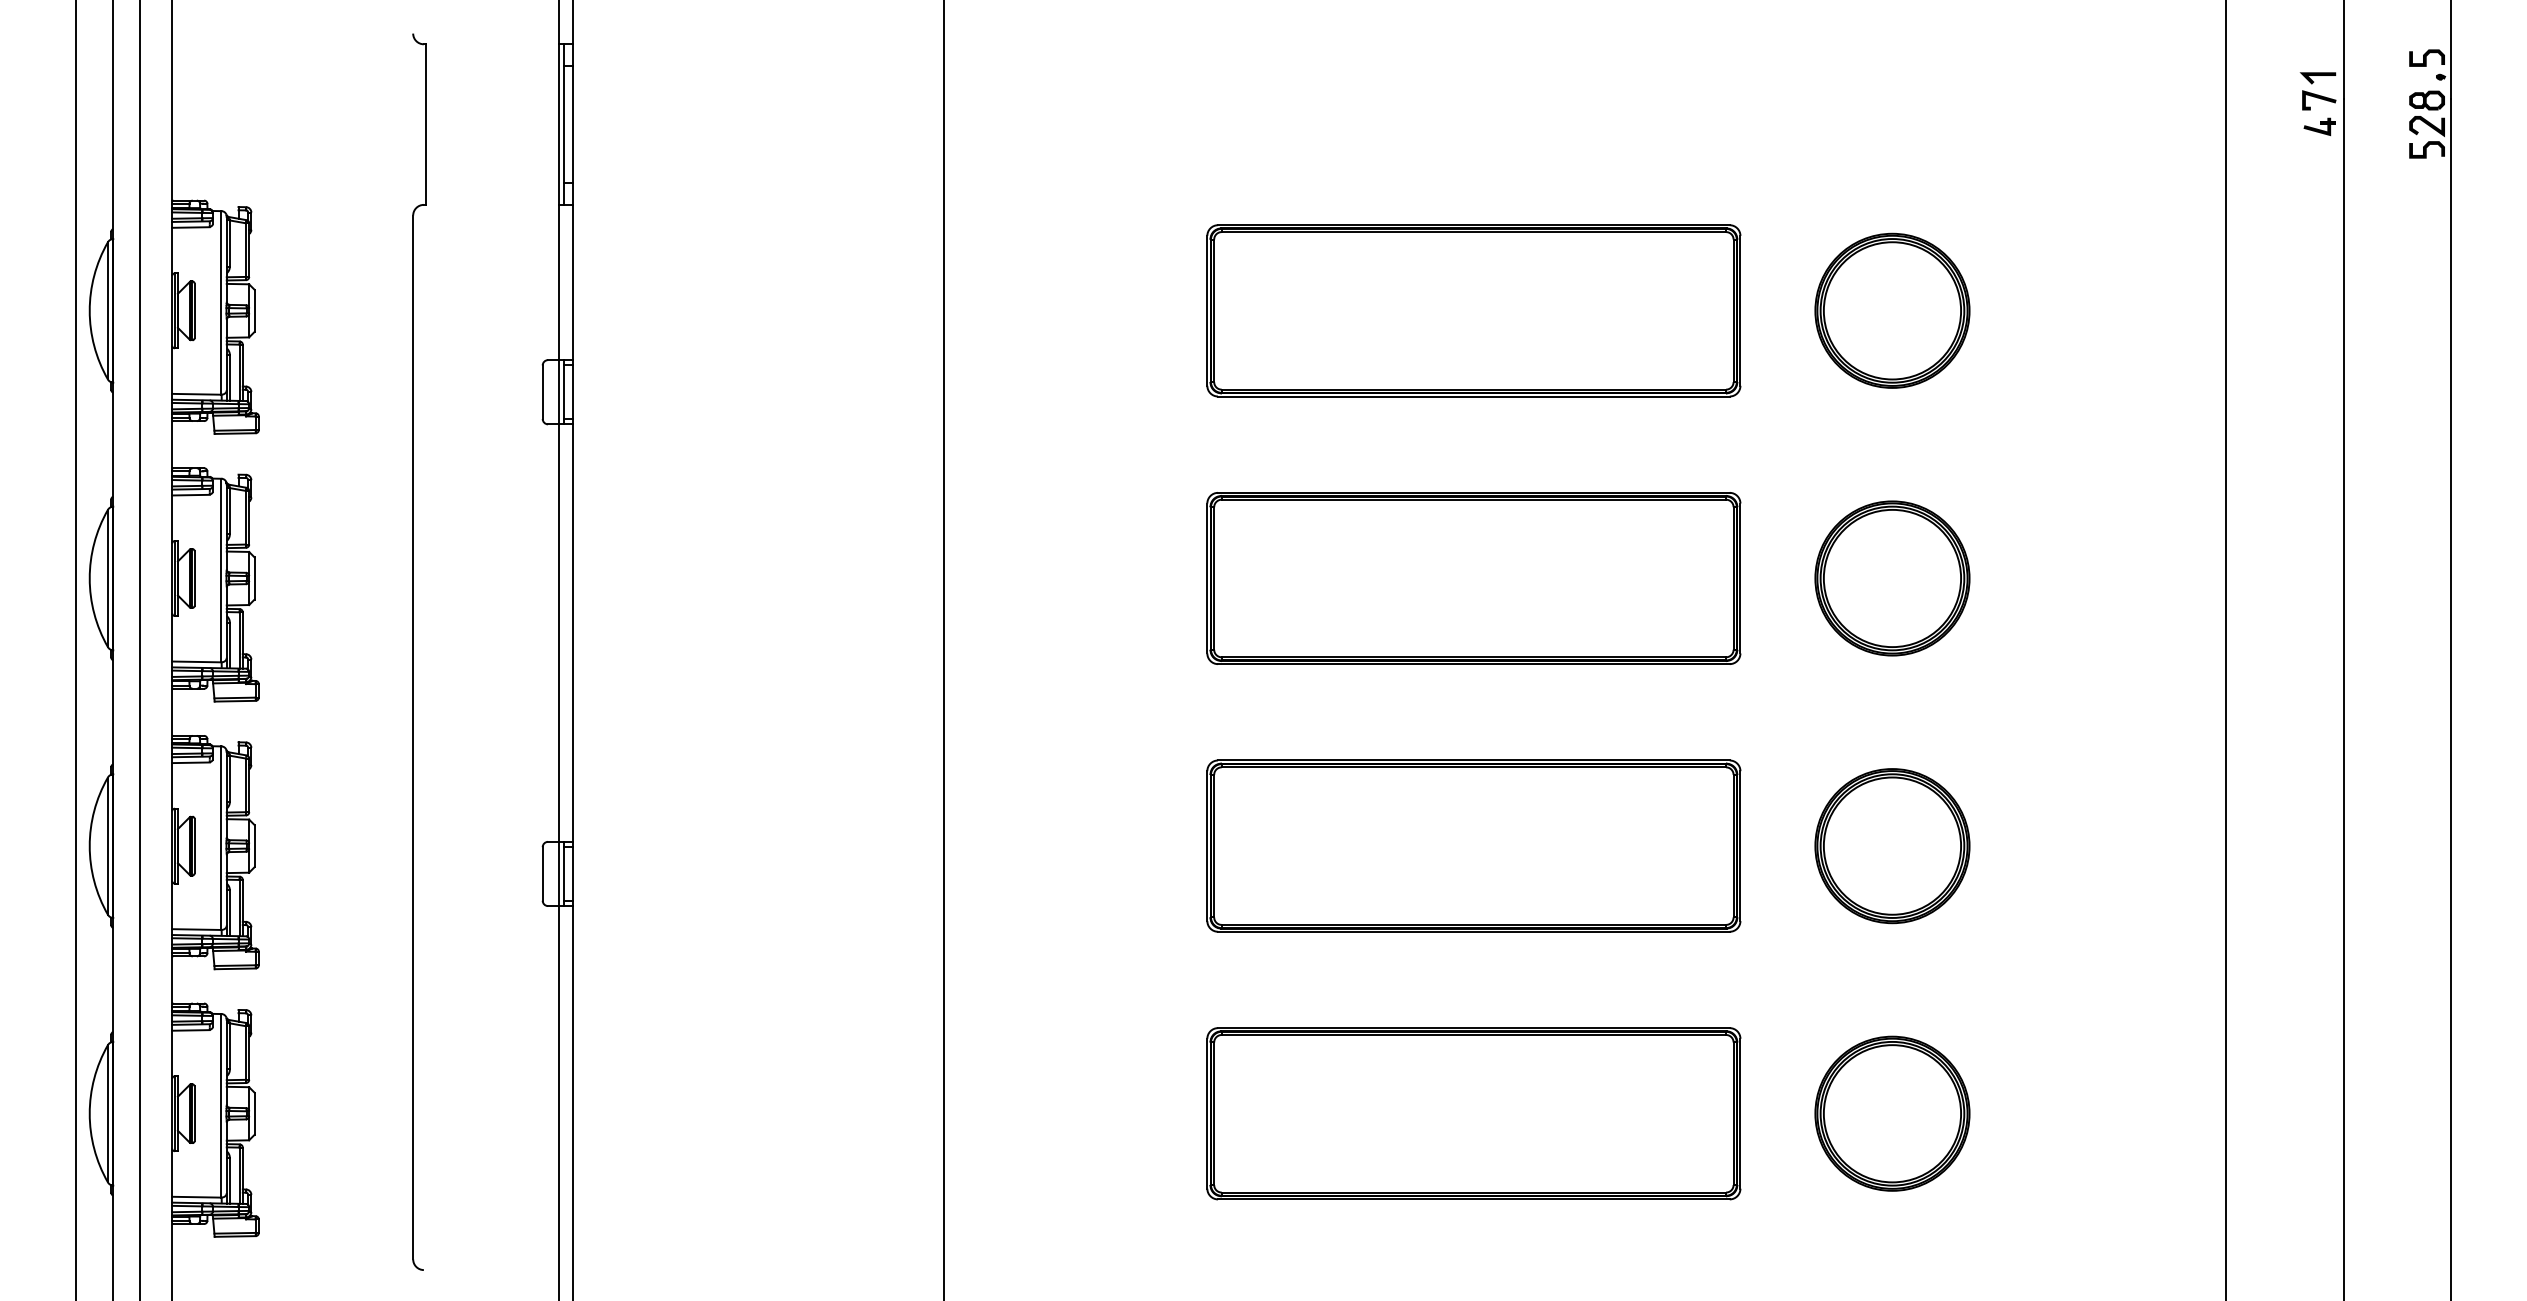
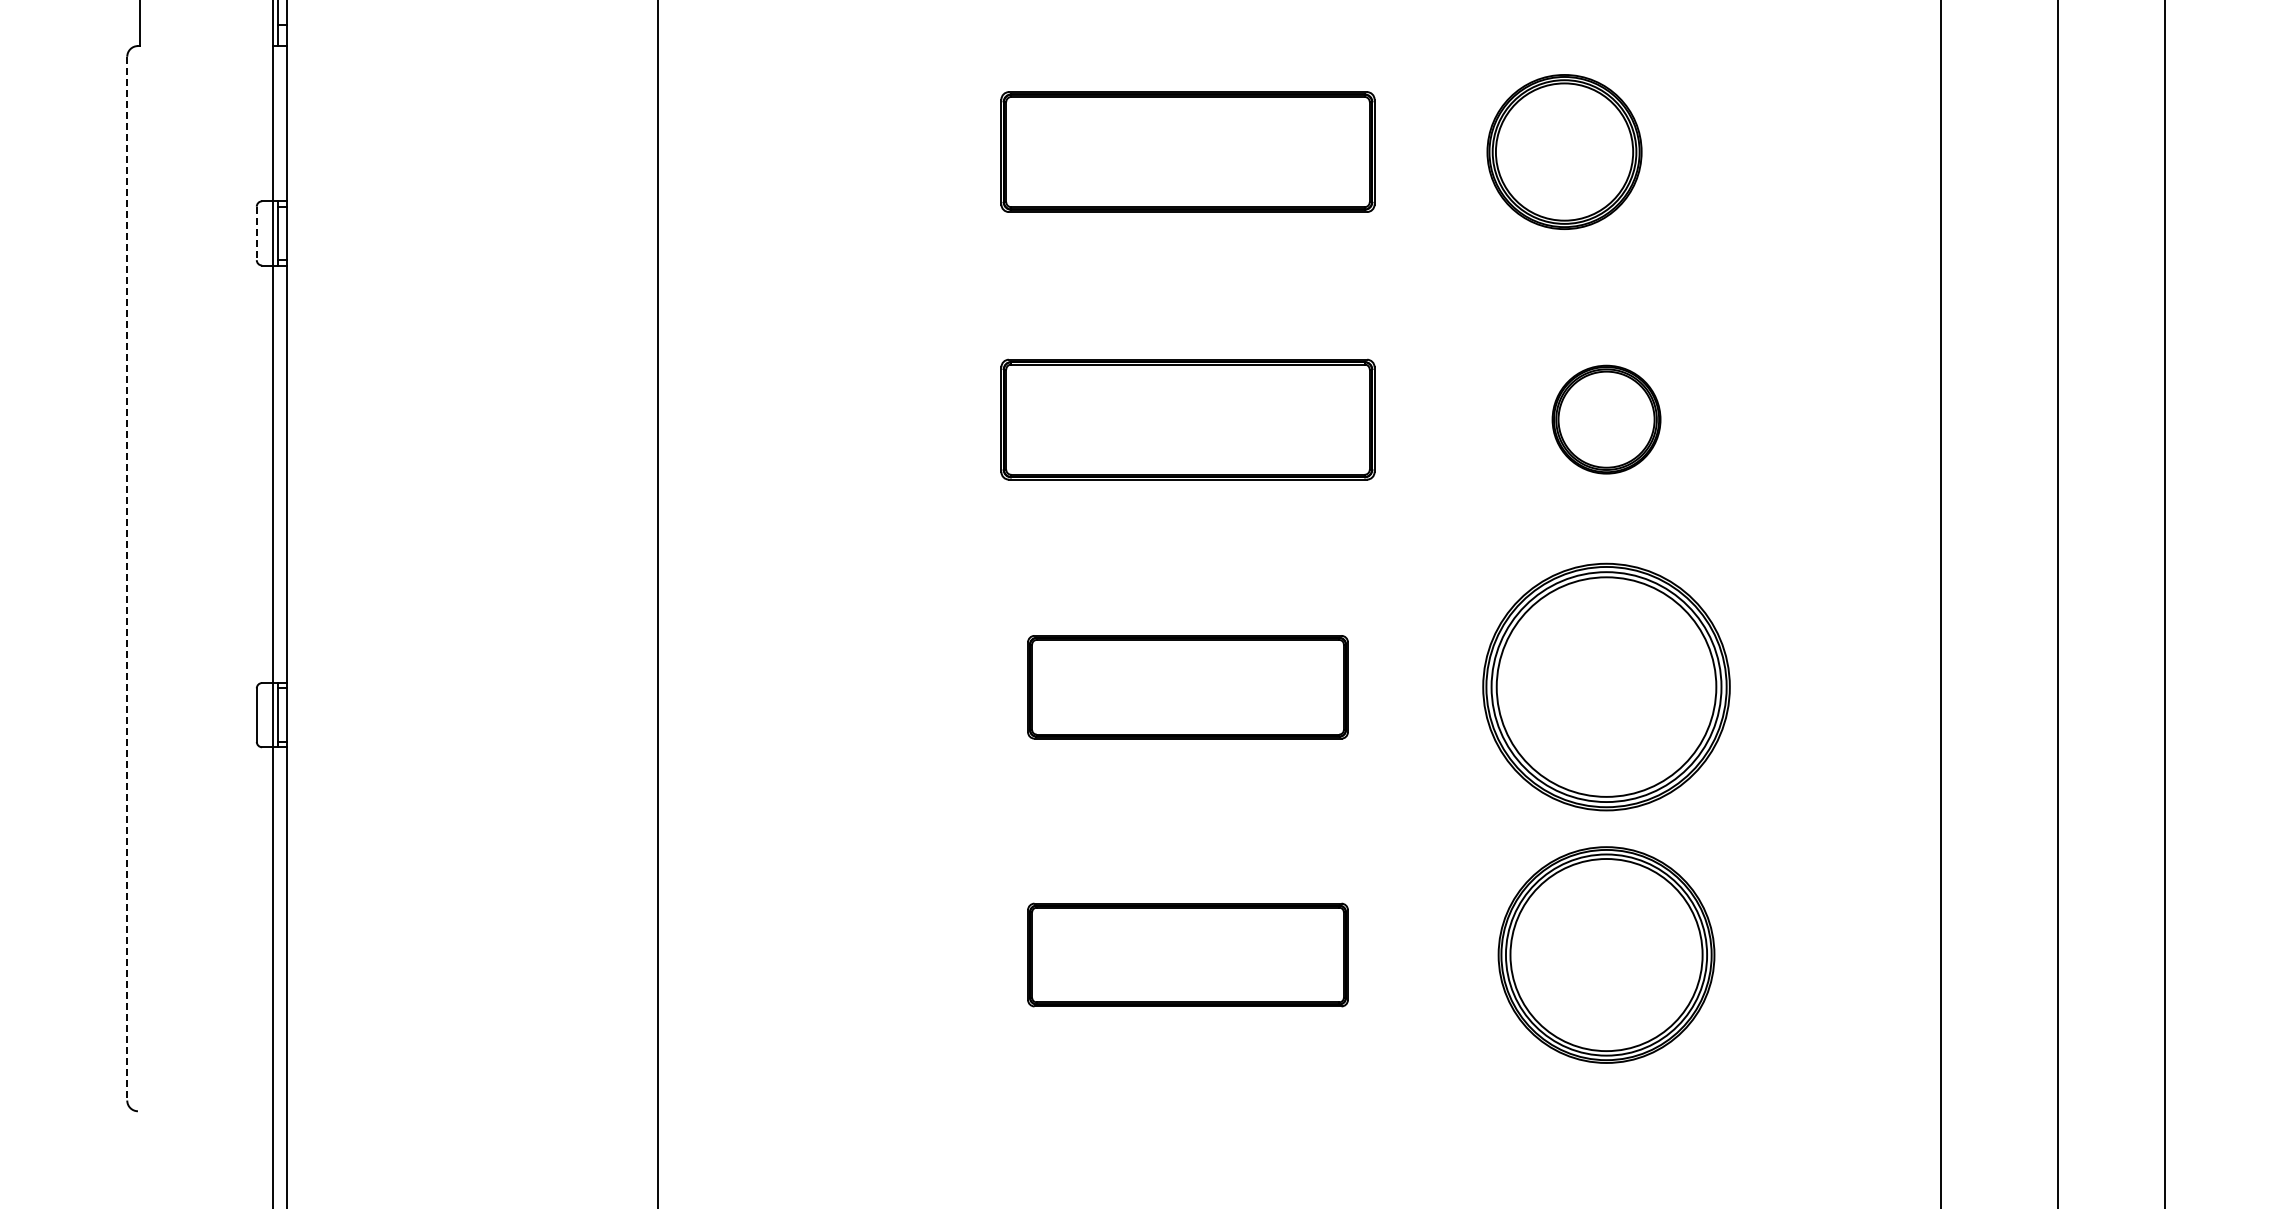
part: (1473, 310) -> (1187, 151), size x0.7
part: (1892, 310) -> (1564, 151), moved
line: (542, 392) -> (256, 233), solid -> dashed
part: (1473, 578) -> (1187, 419), size x0.7
part: (1892, 578) -> (1606, 419), size x0.7
line: (413, 737) -> (127, 578), solid -> dashed
part: (1473, 845) -> (1187, 686), size x0.6
part: (1892, 846) -> (1606, 687), size x1.6
part: (1473, 1113) -> (1187, 954), size x0.6
part: (1892, 1113) -> (1606, 954), size x1.4

